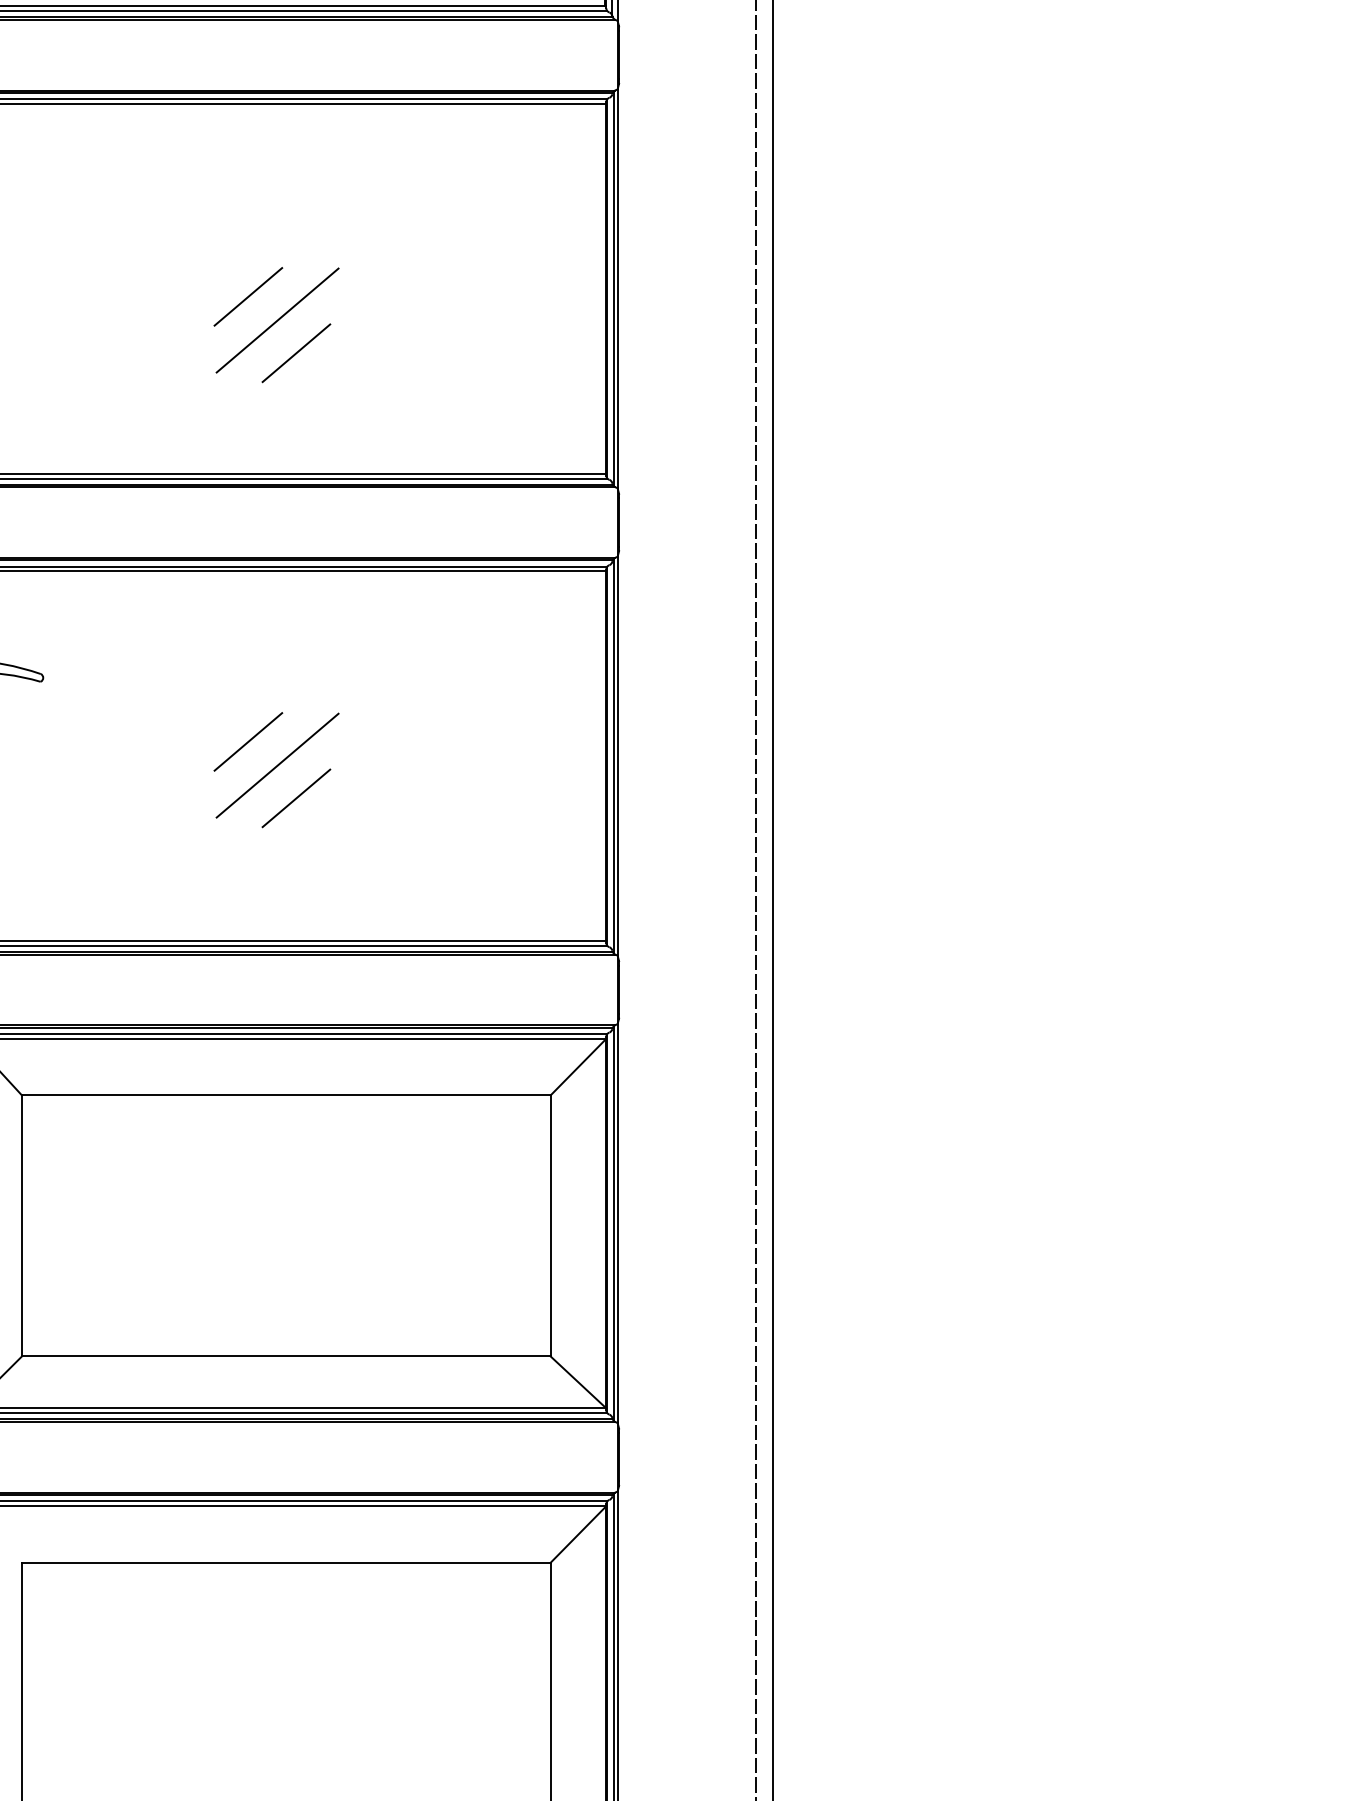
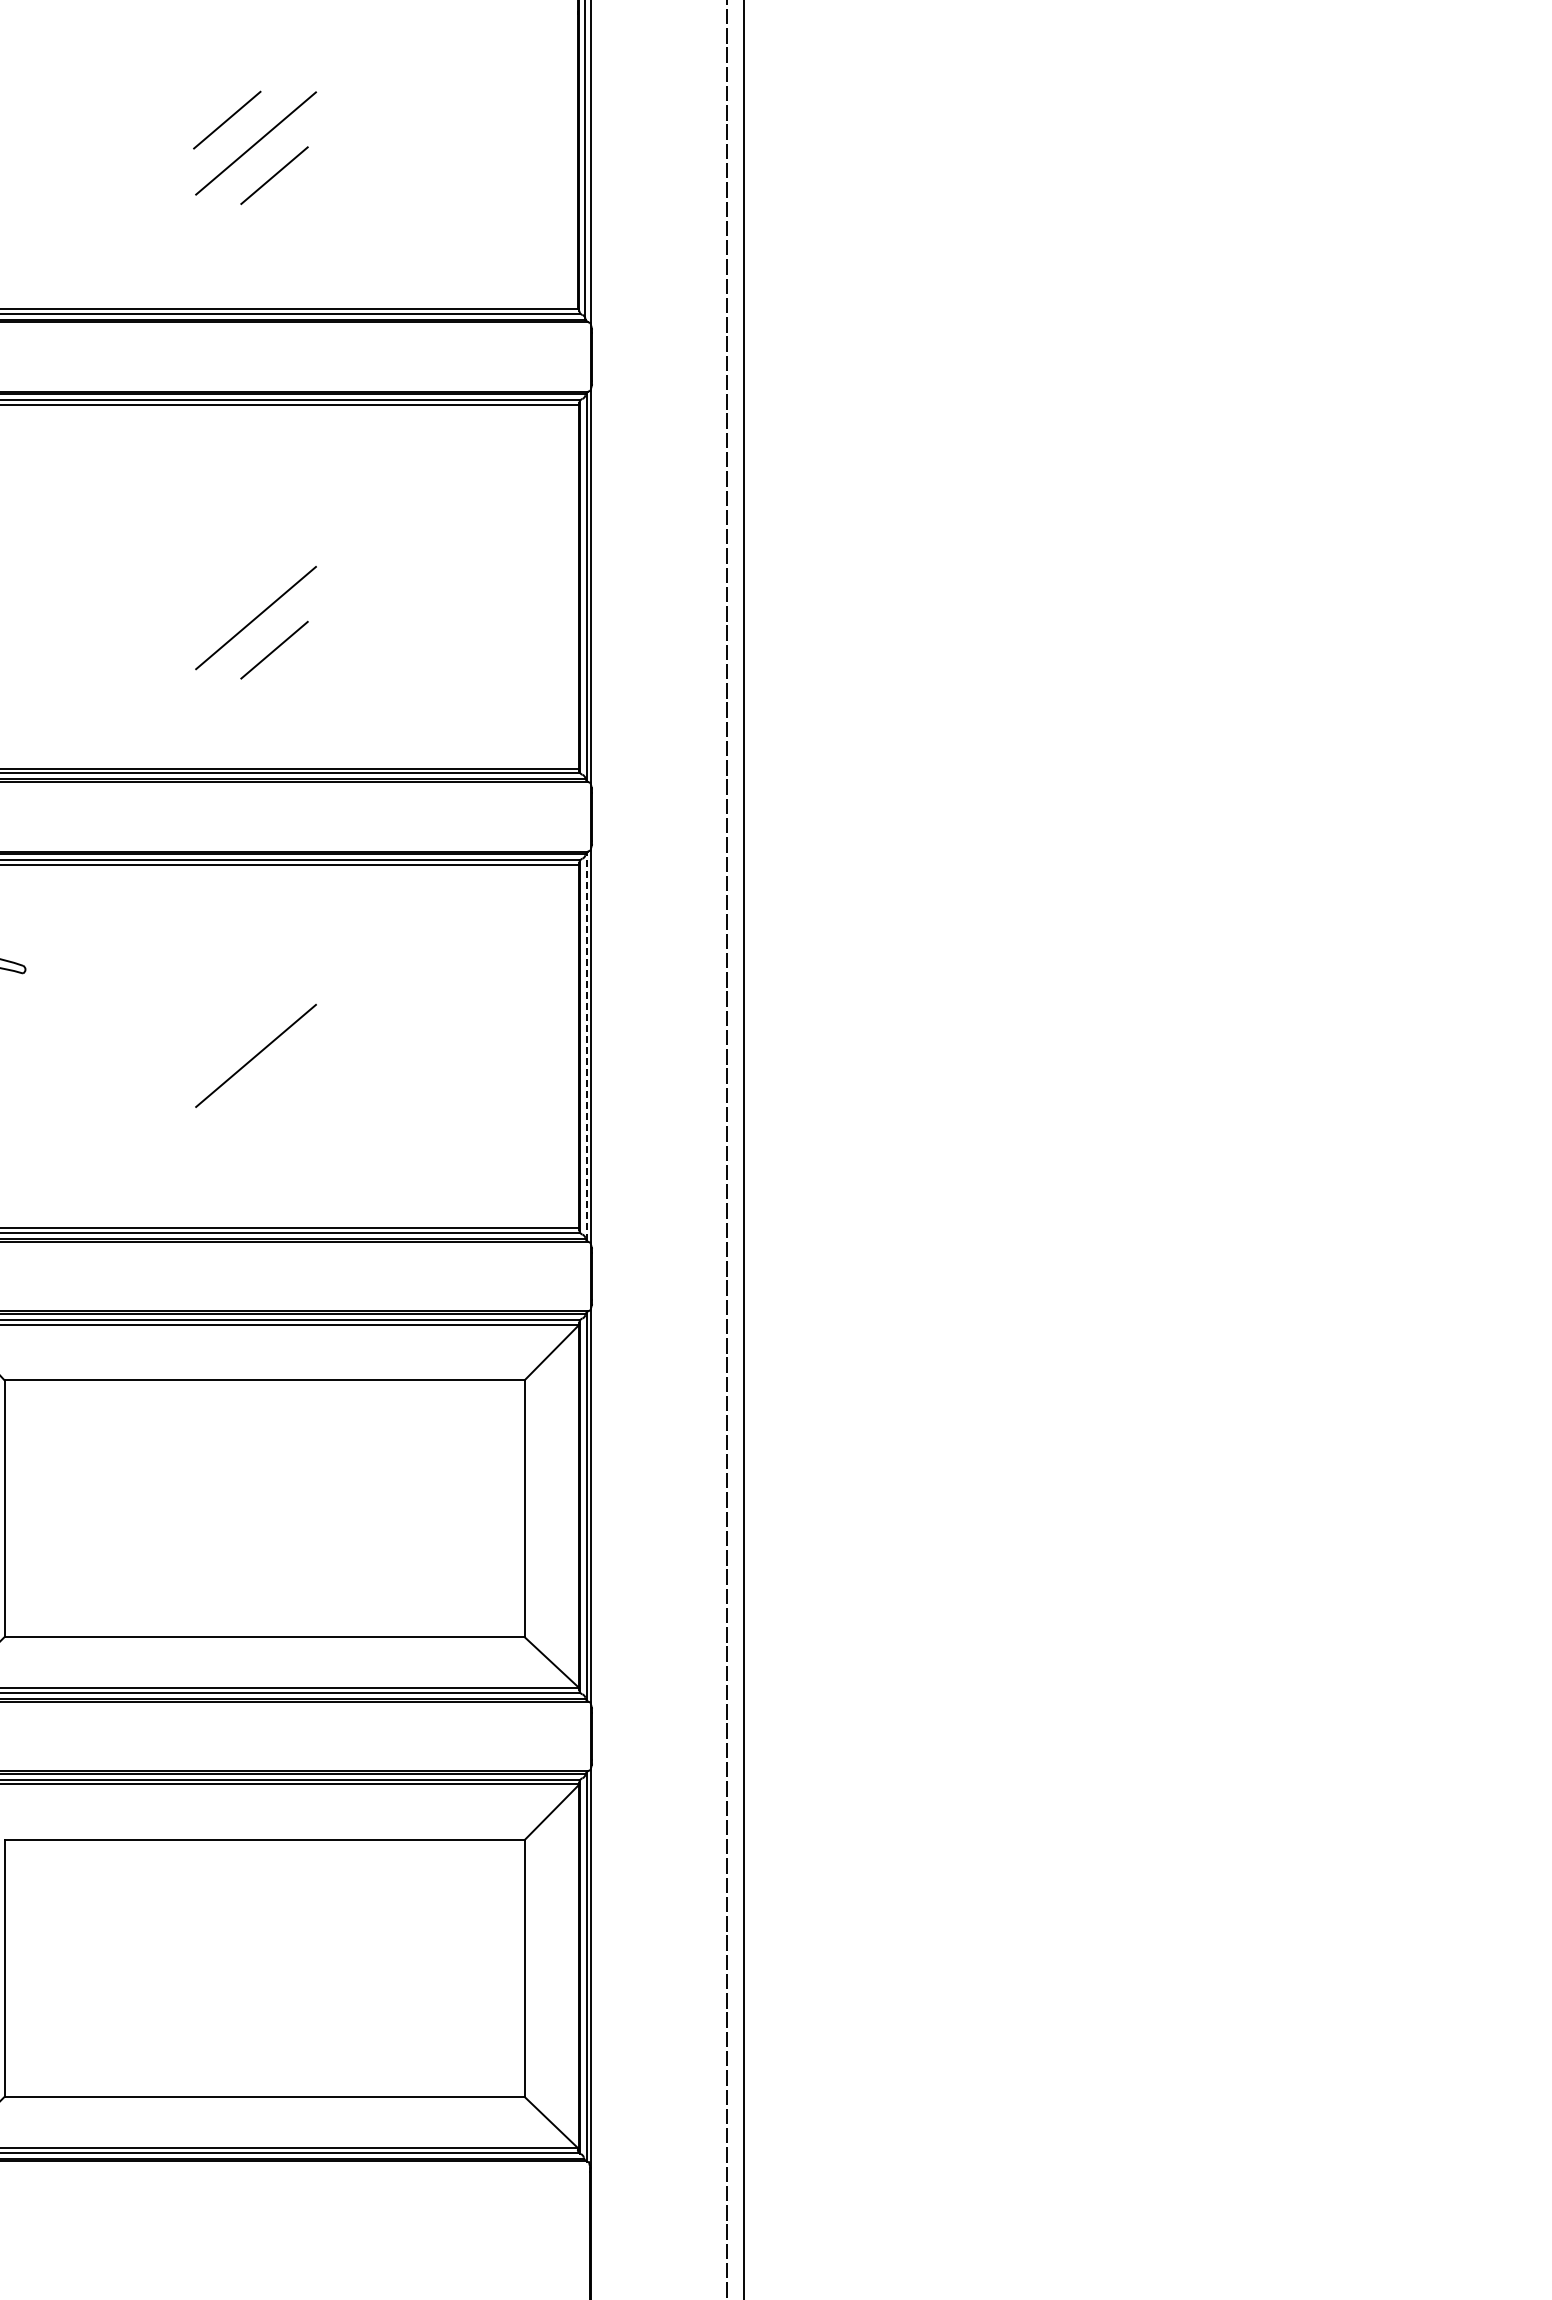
line: (248, 296) -> (227, 594), removed
line: (248, 741) -> (227, 1032), removed
line: (613, 756) -> (586, 1046), solid -> dashed
line: (296, 797) -> (274, 1087), removed

